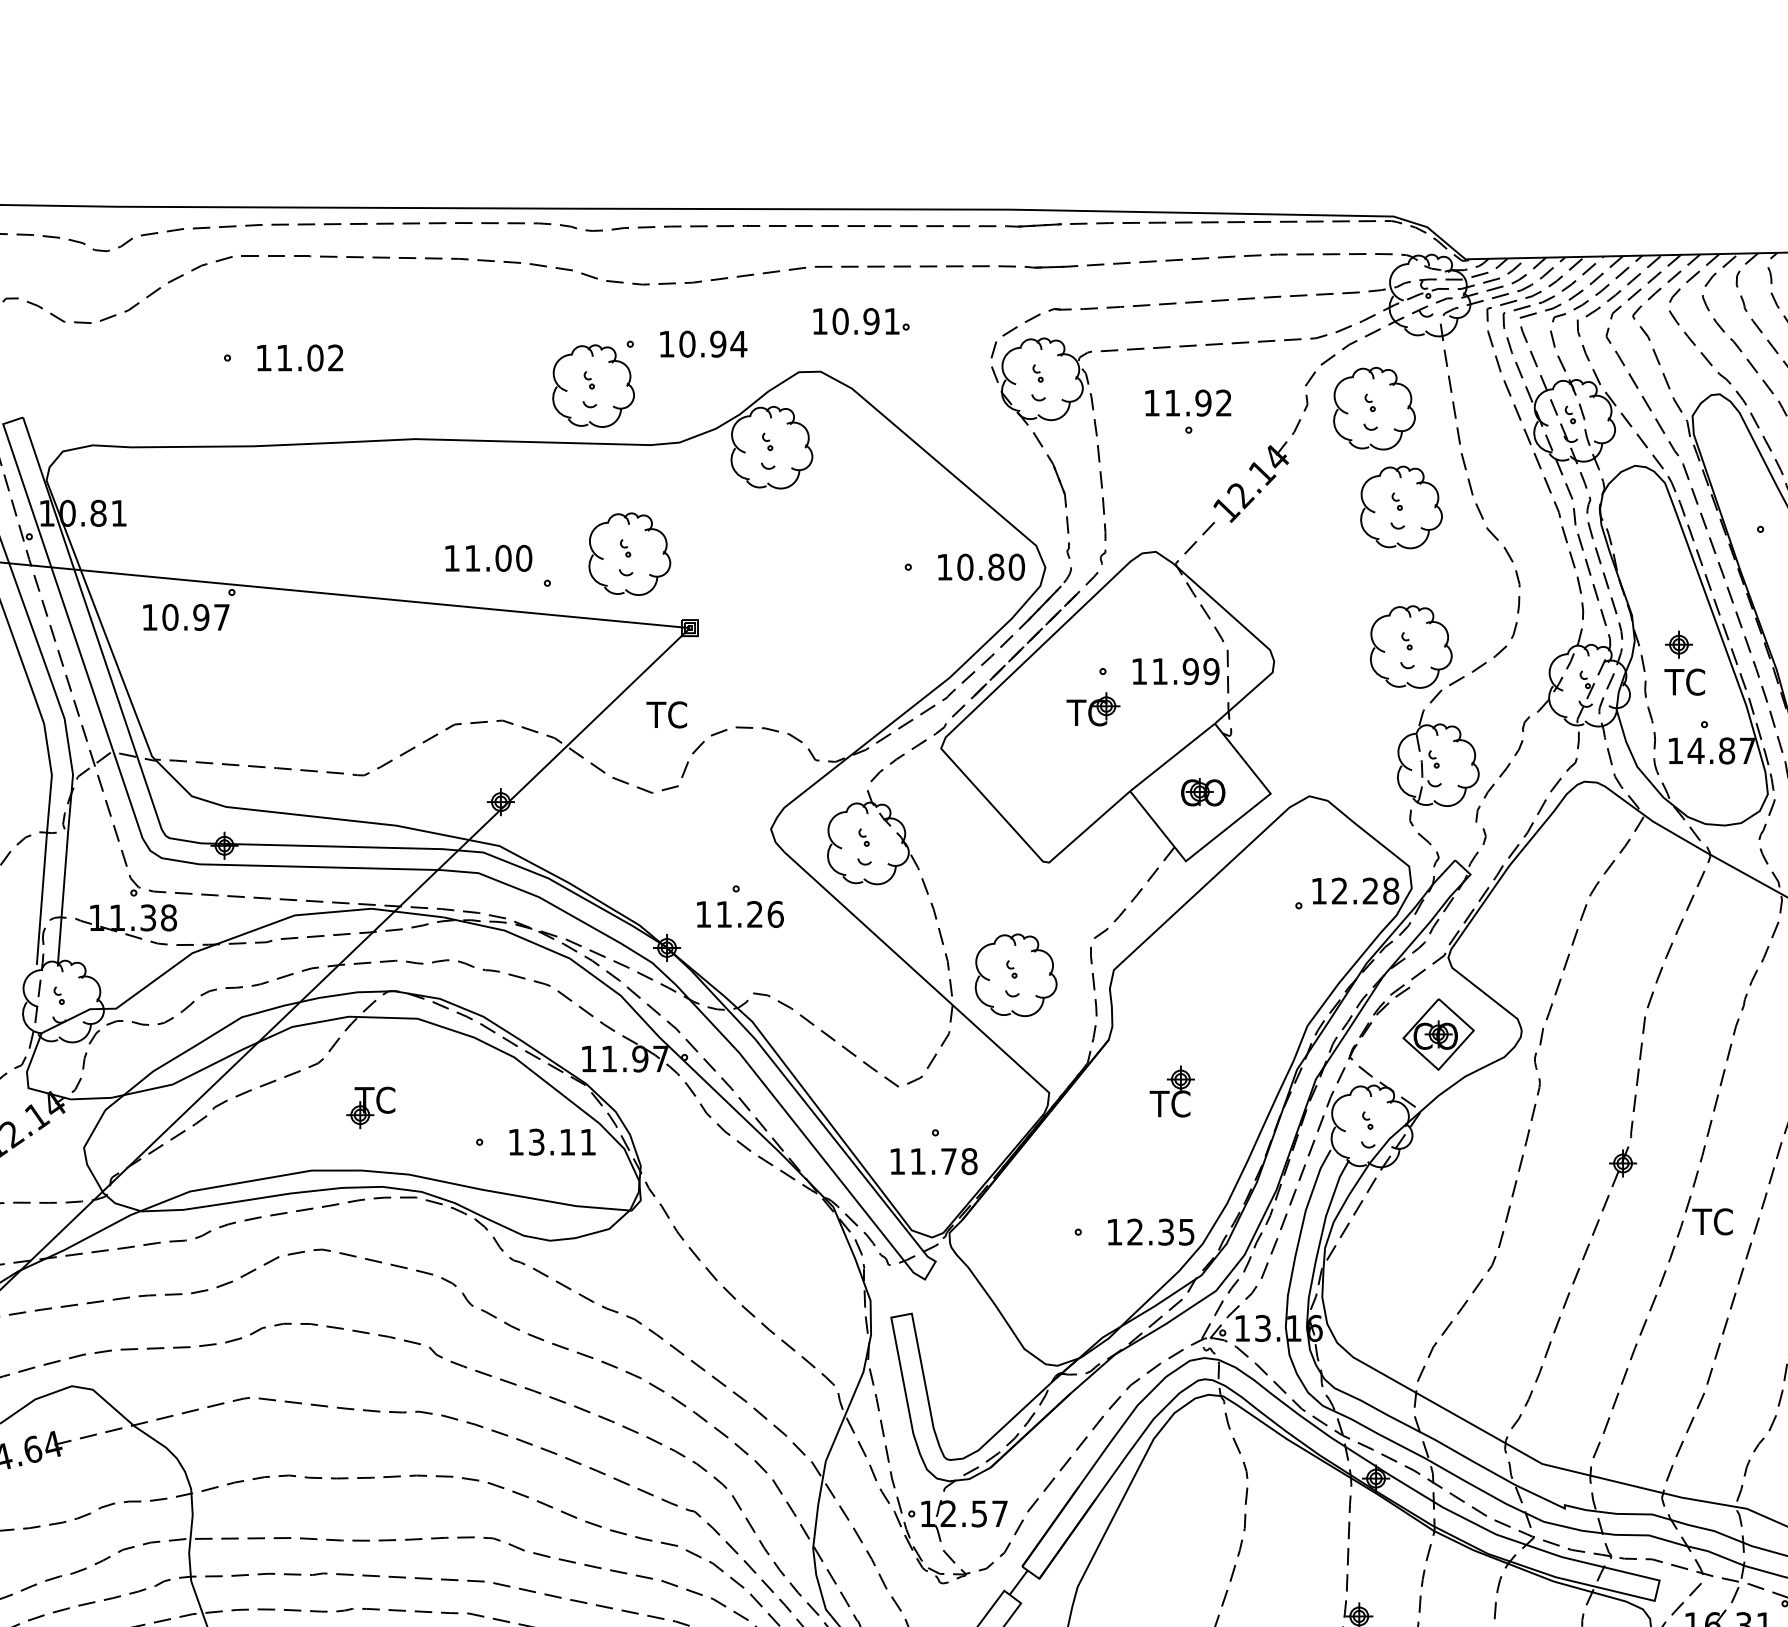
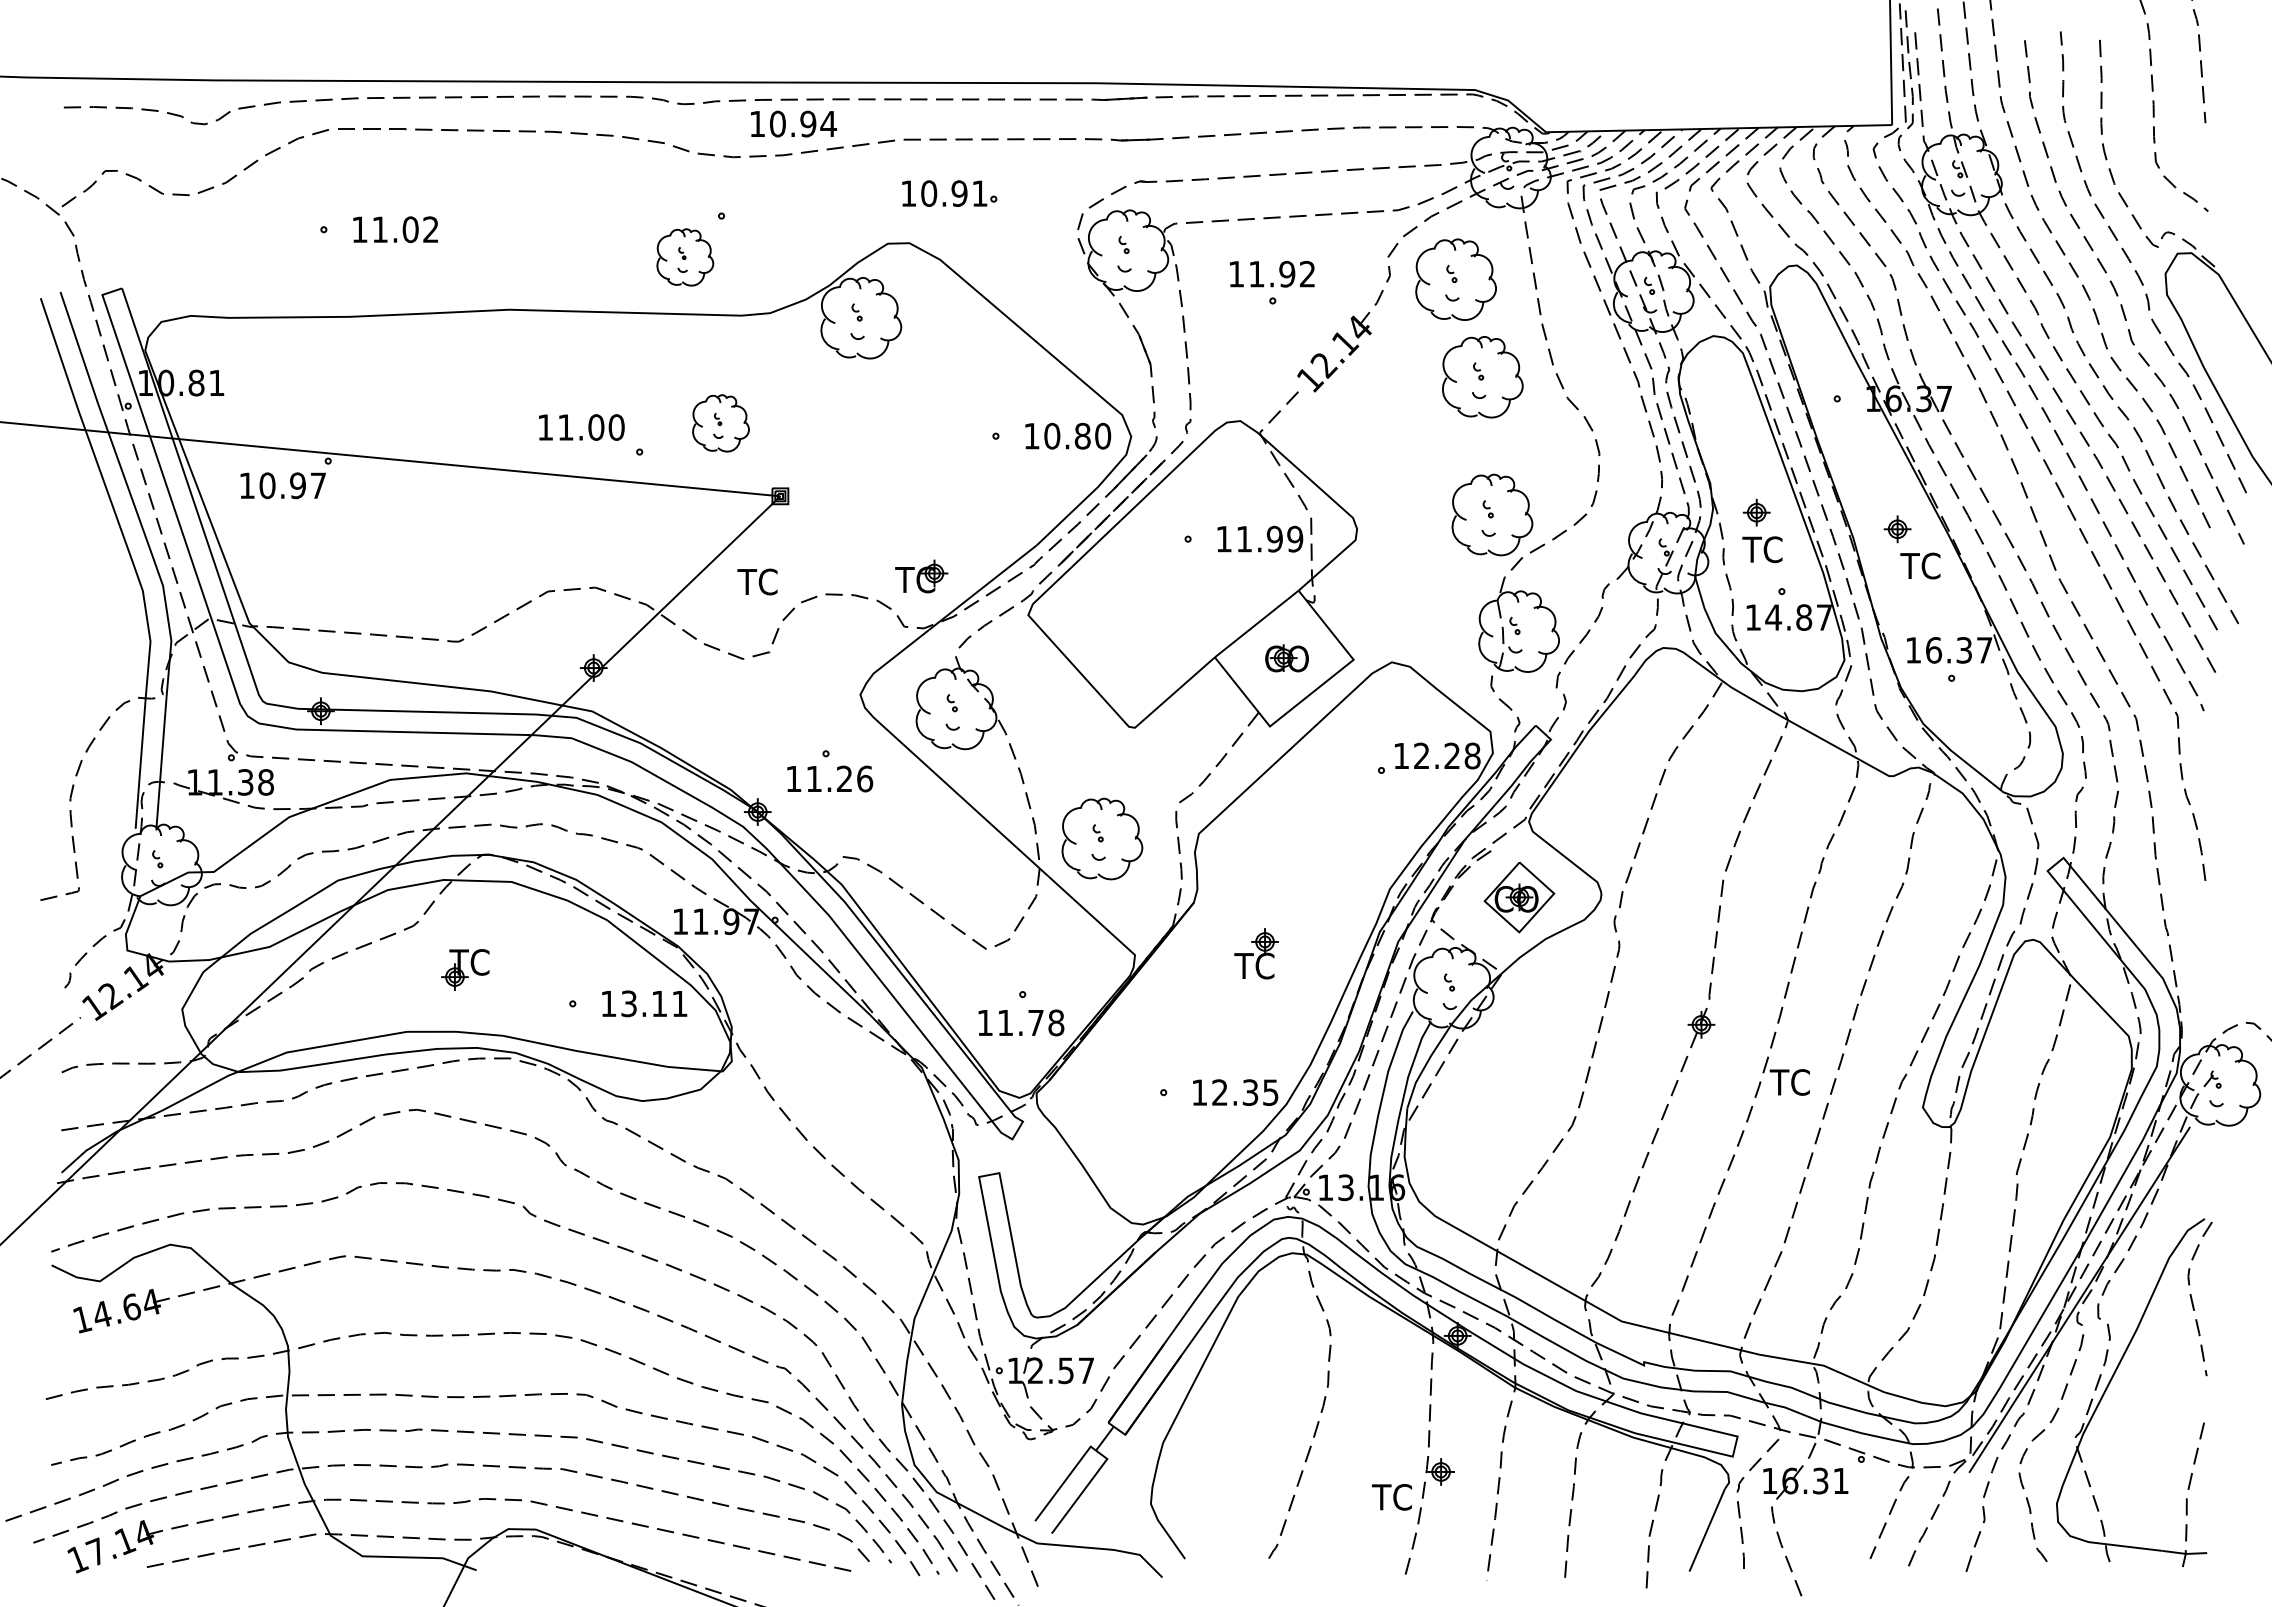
text: (704, 343) -> (794, 123), moved
part: (593, 386) -> (685, 257), size x0.7
part: (629, 554) -> (720, 423), size x0.7
part: (1093, 709) -> (921, 576), moved

